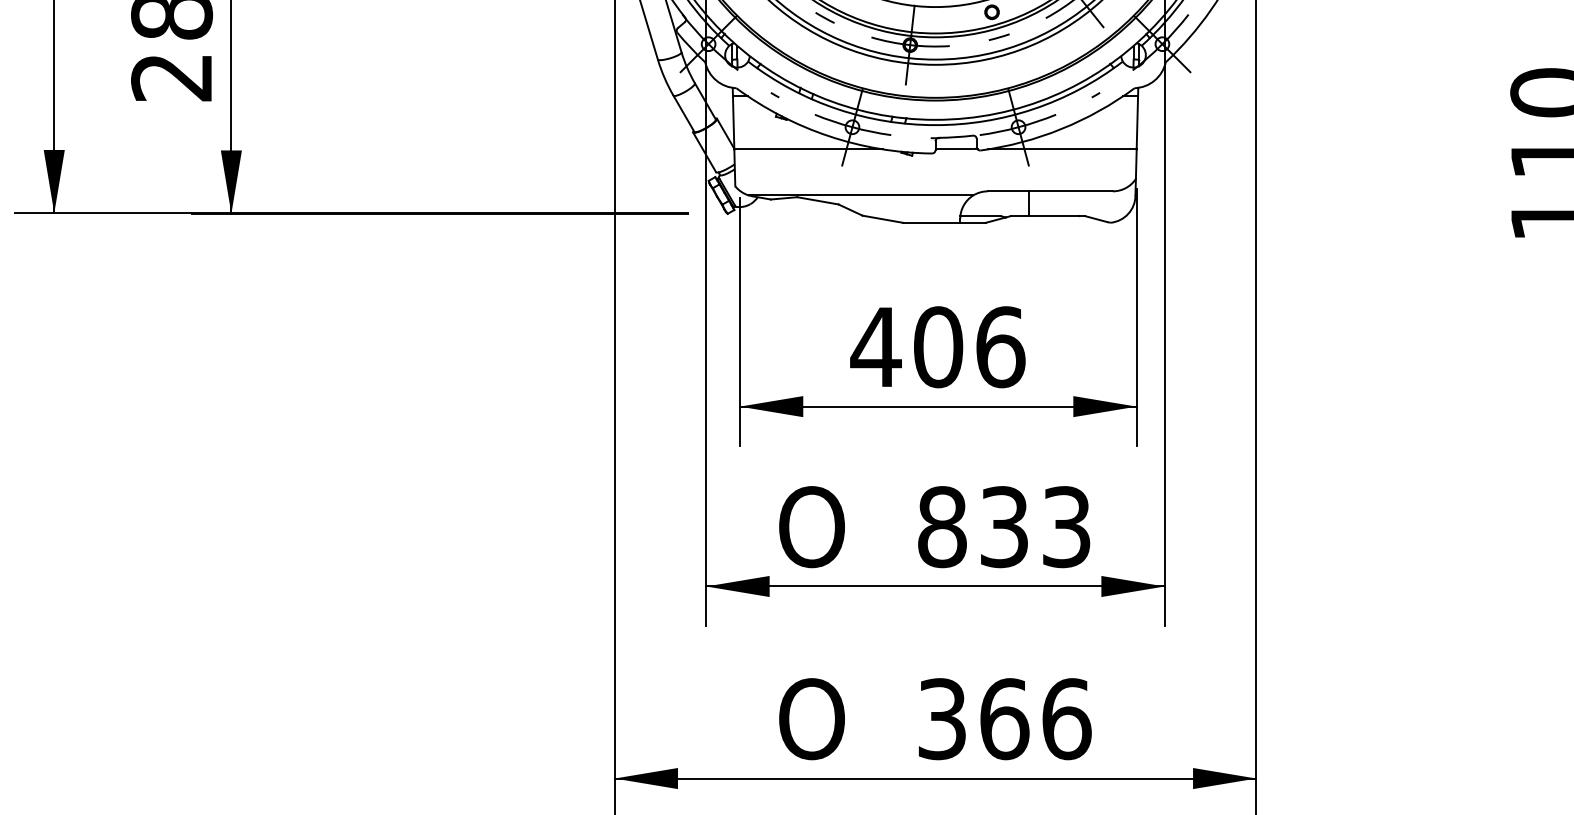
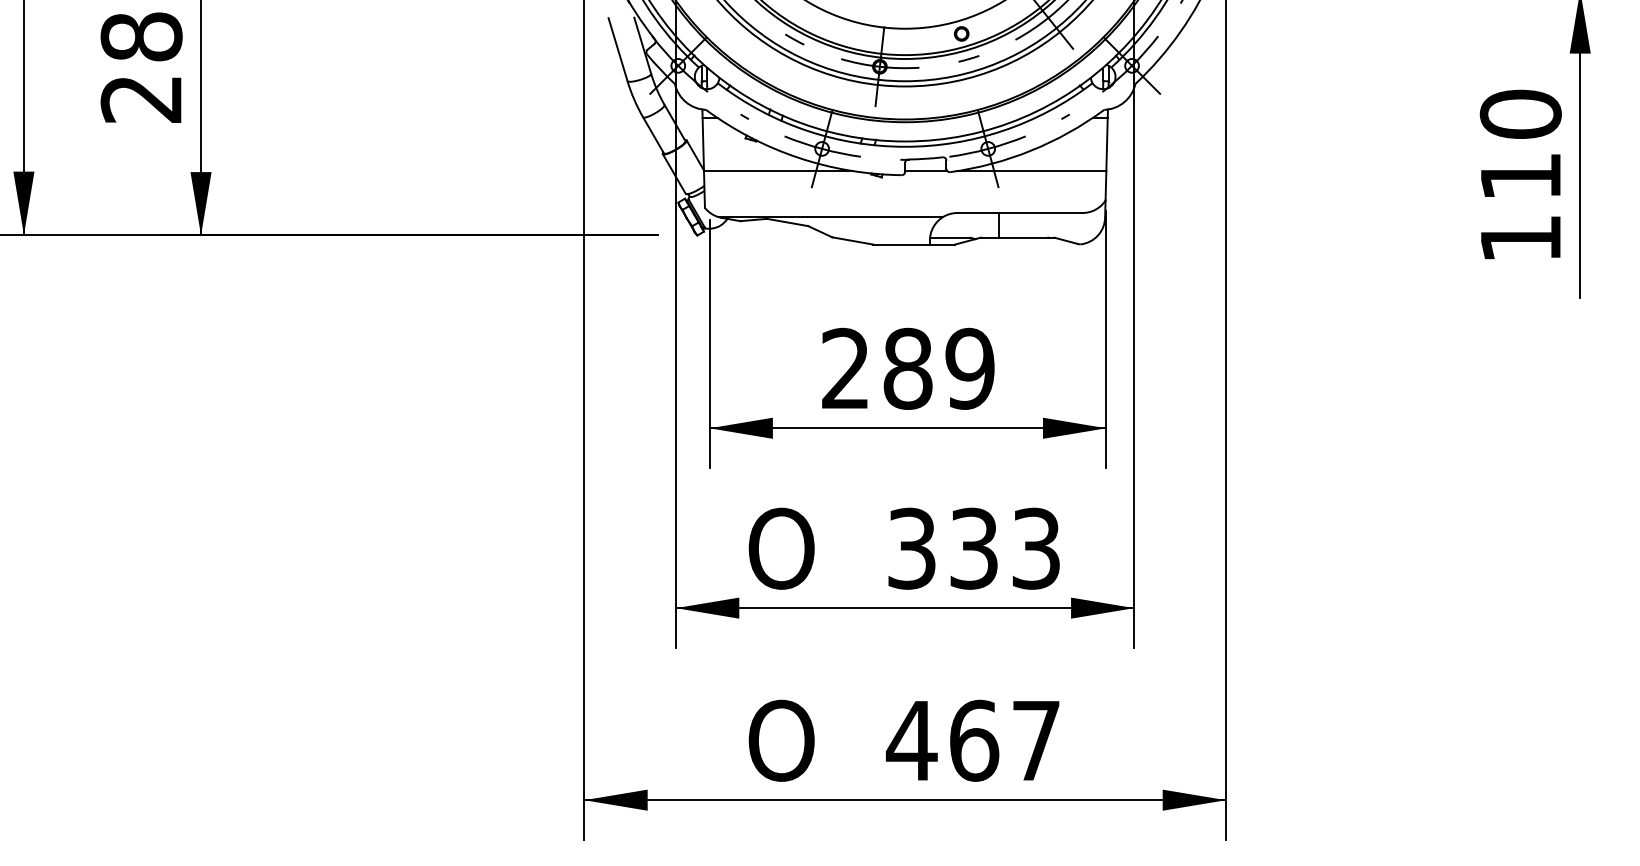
text: (937, 346) -> (907, 368), 406 -> 289
text: (941, 526) -> (911, 548), 833 -> 333
text: (1003, 718) -> (973, 740), 366 -> 467

